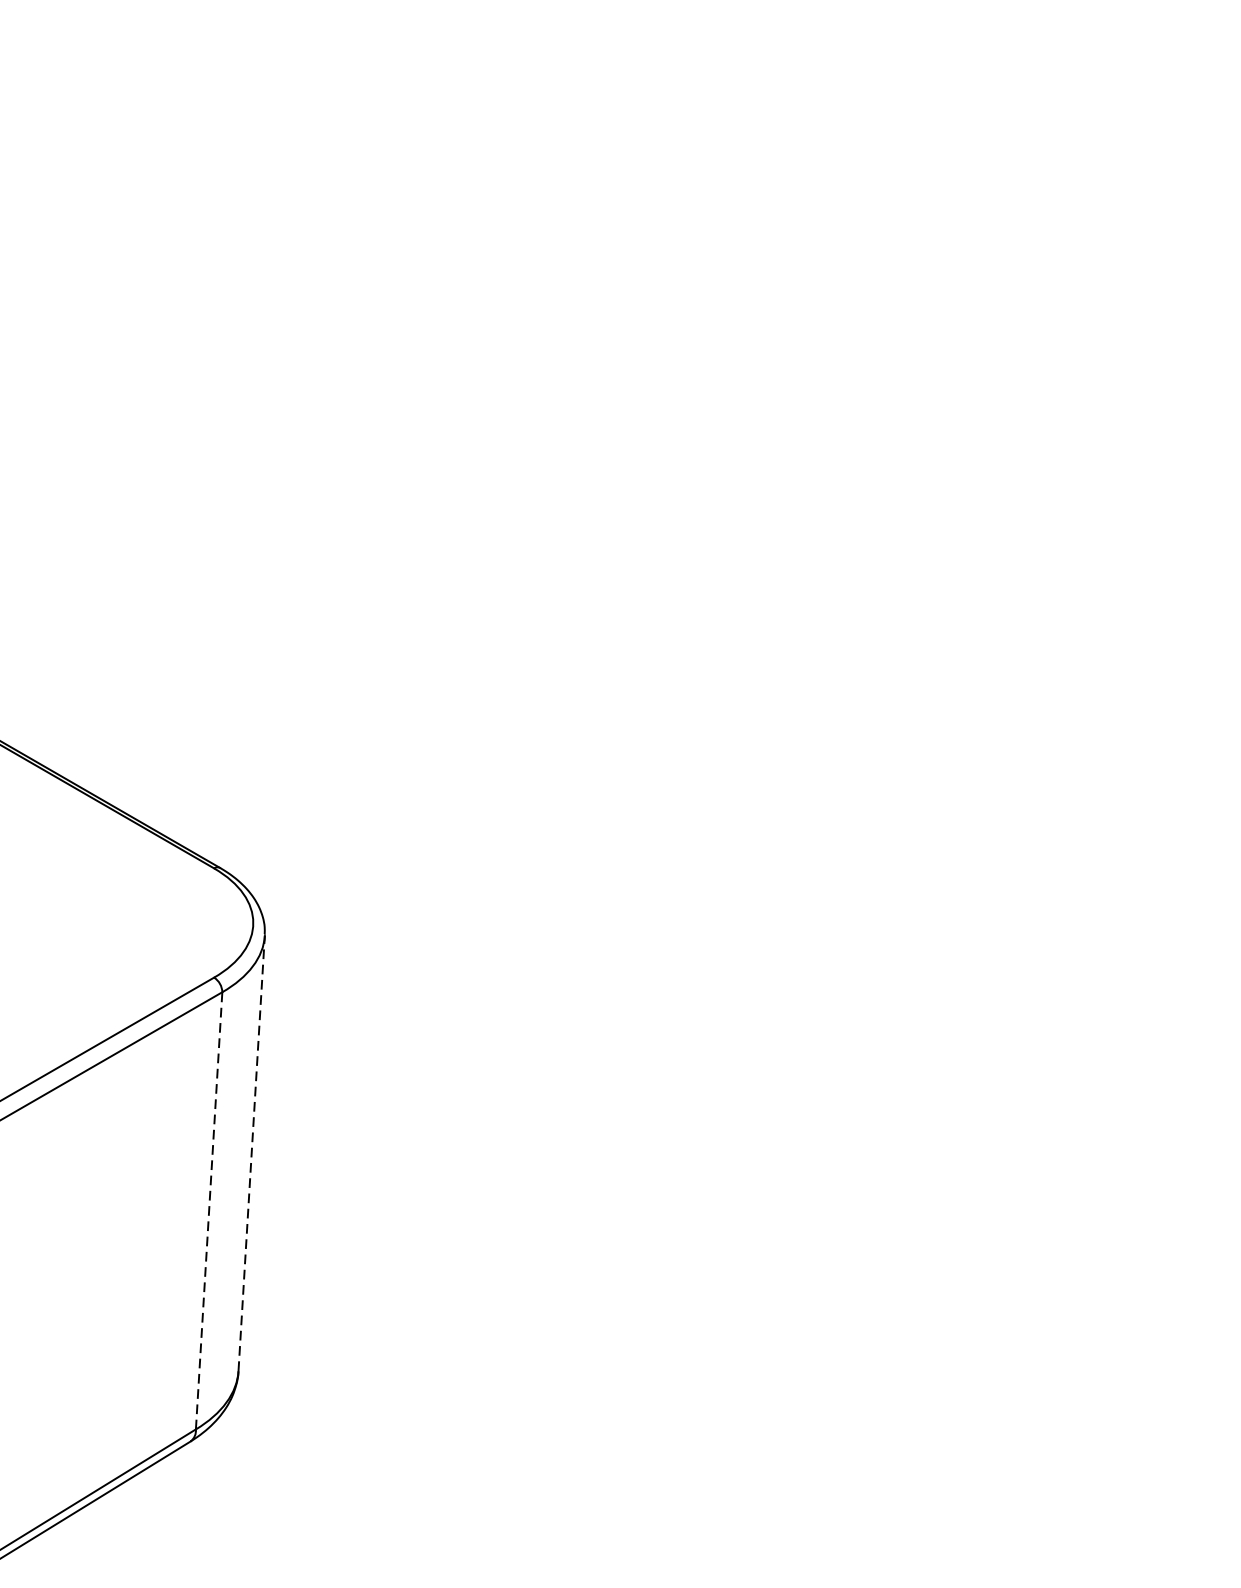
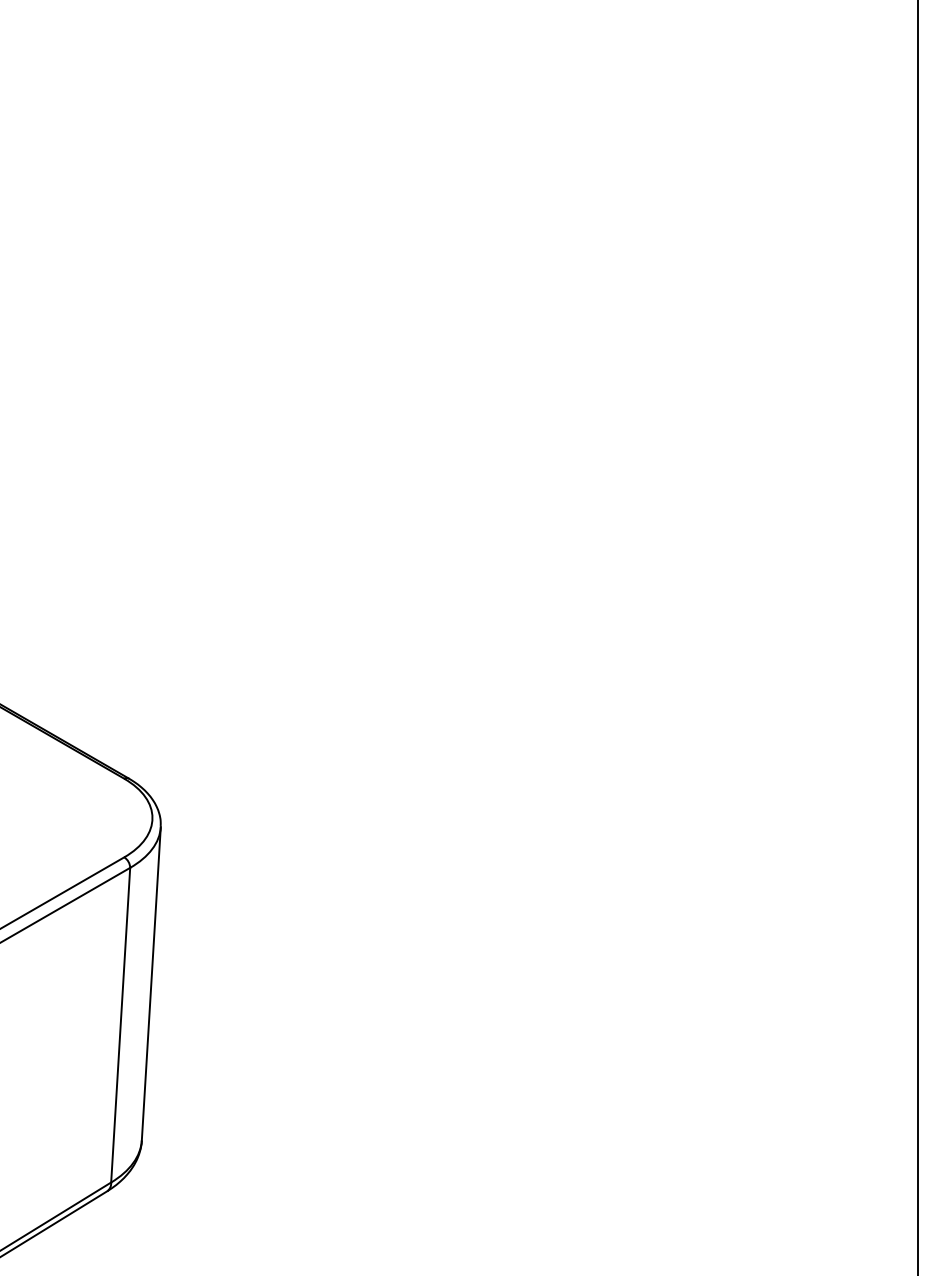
line: (251, 1152) -> (151, 983), dashed -> solid
line: (208, 1211) -> (120, 1025), dashed -> solid

